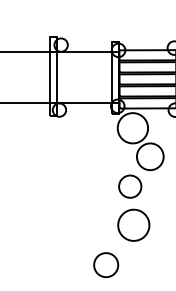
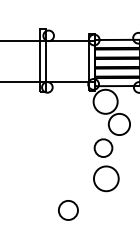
part: (106, 265) -> (68, 210), moved

